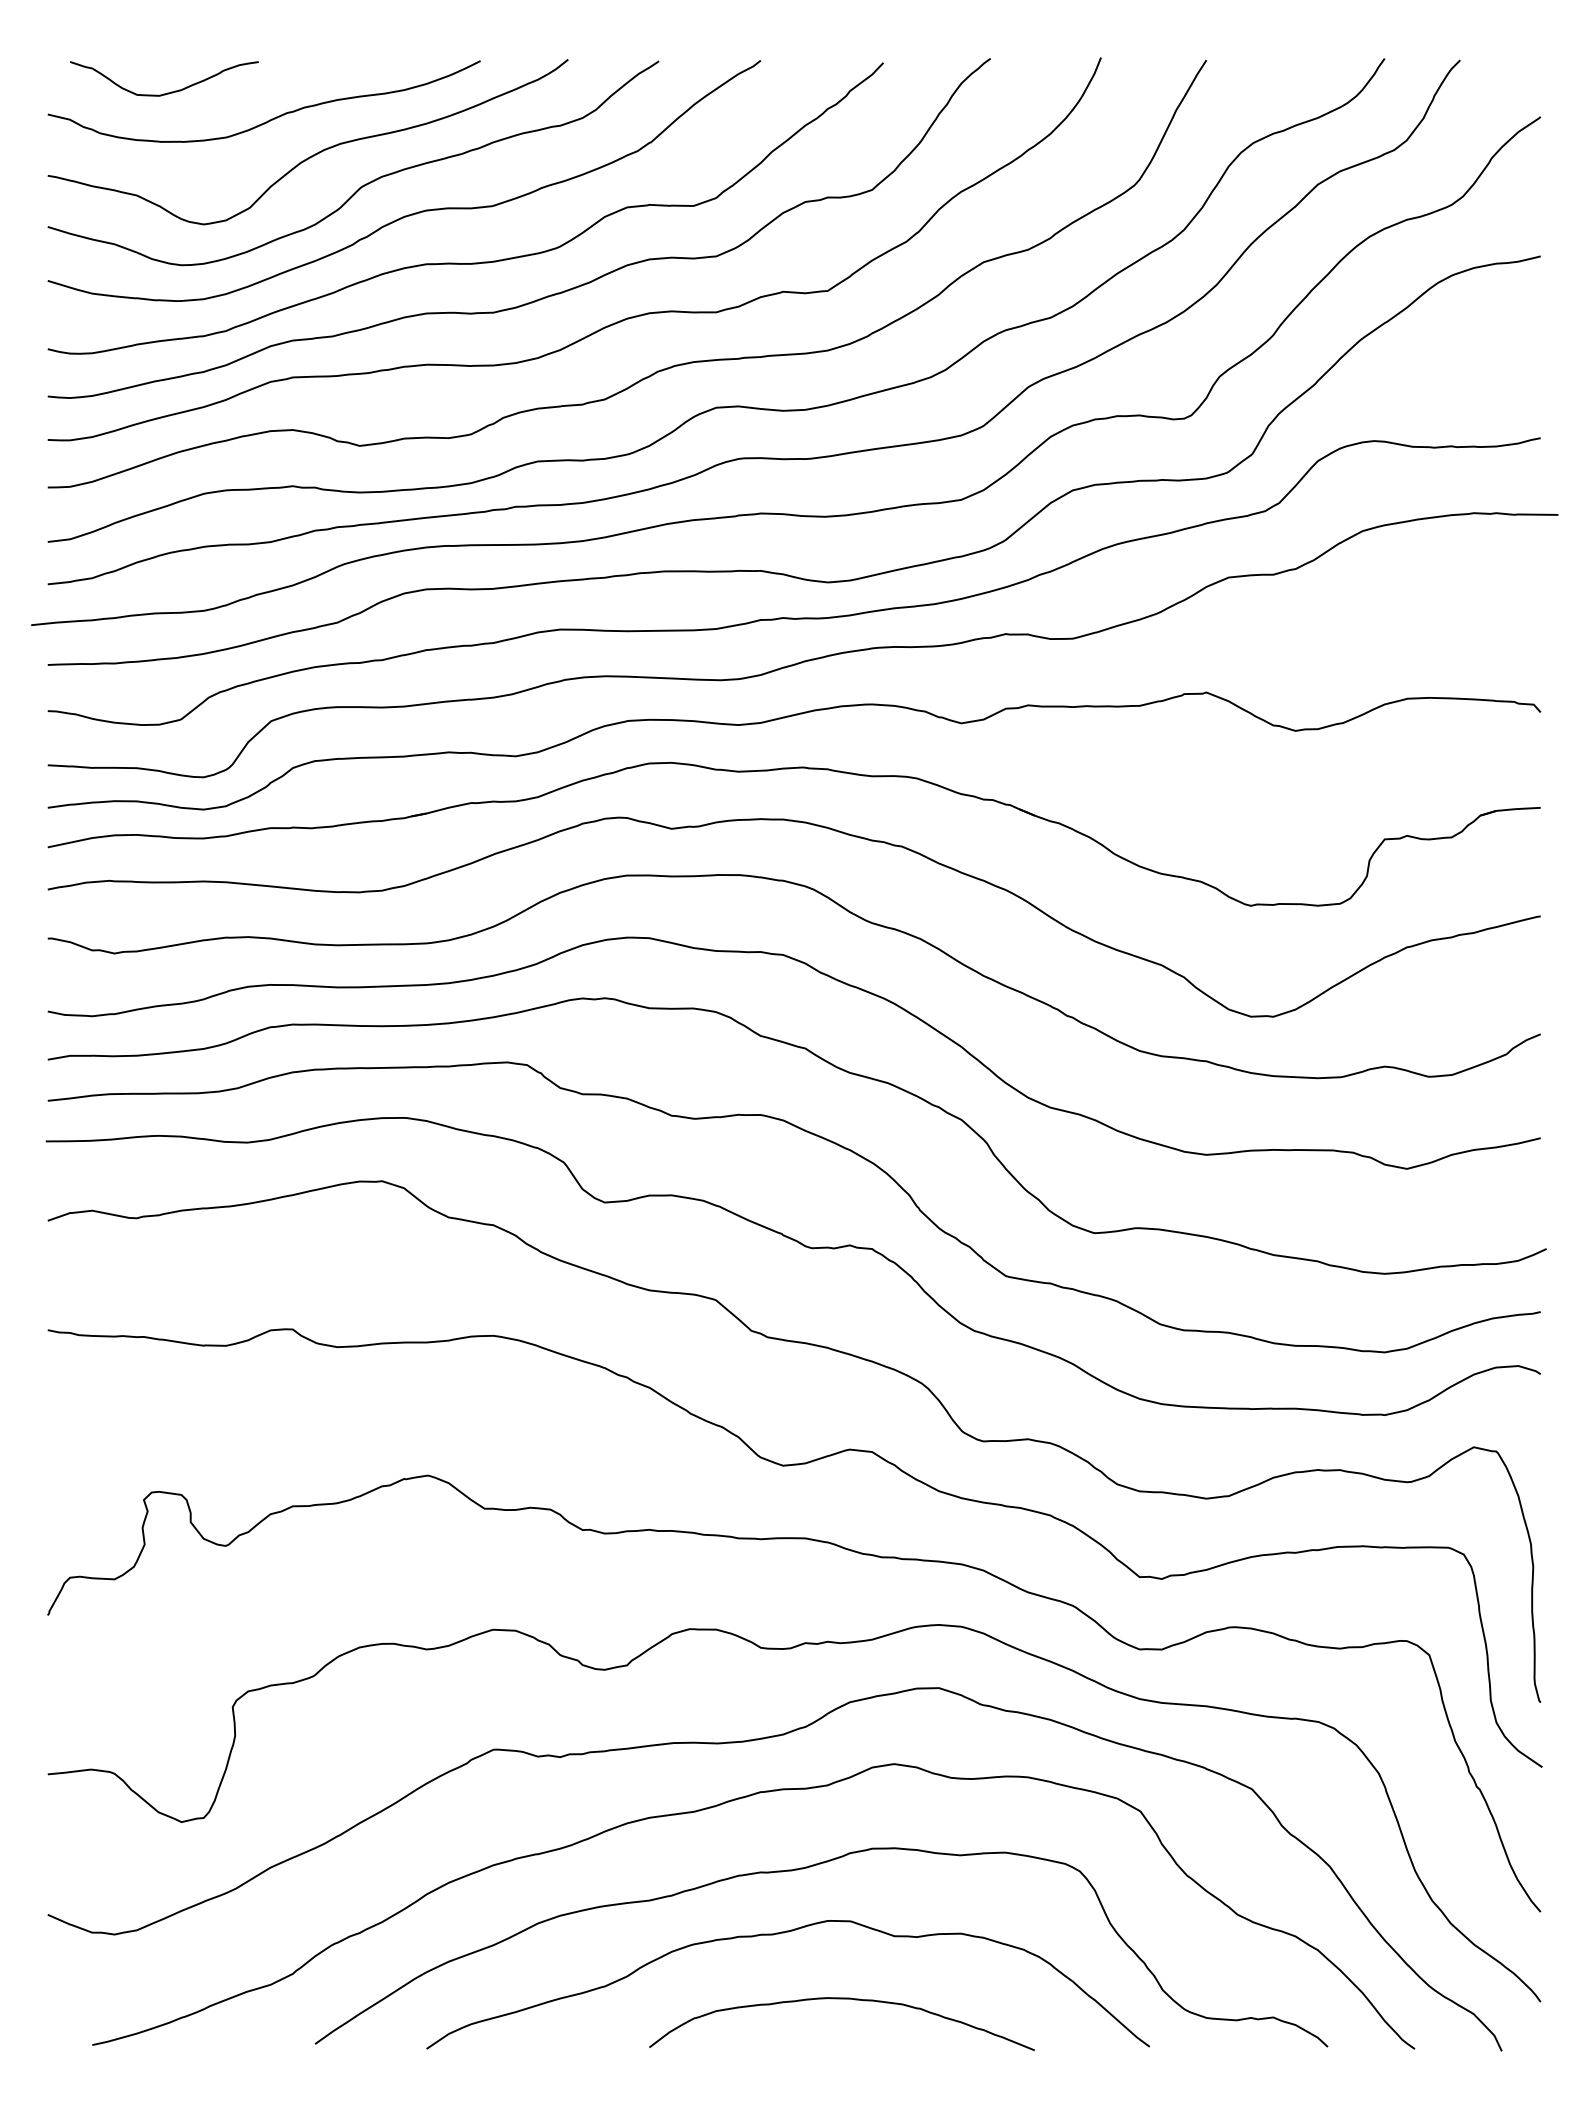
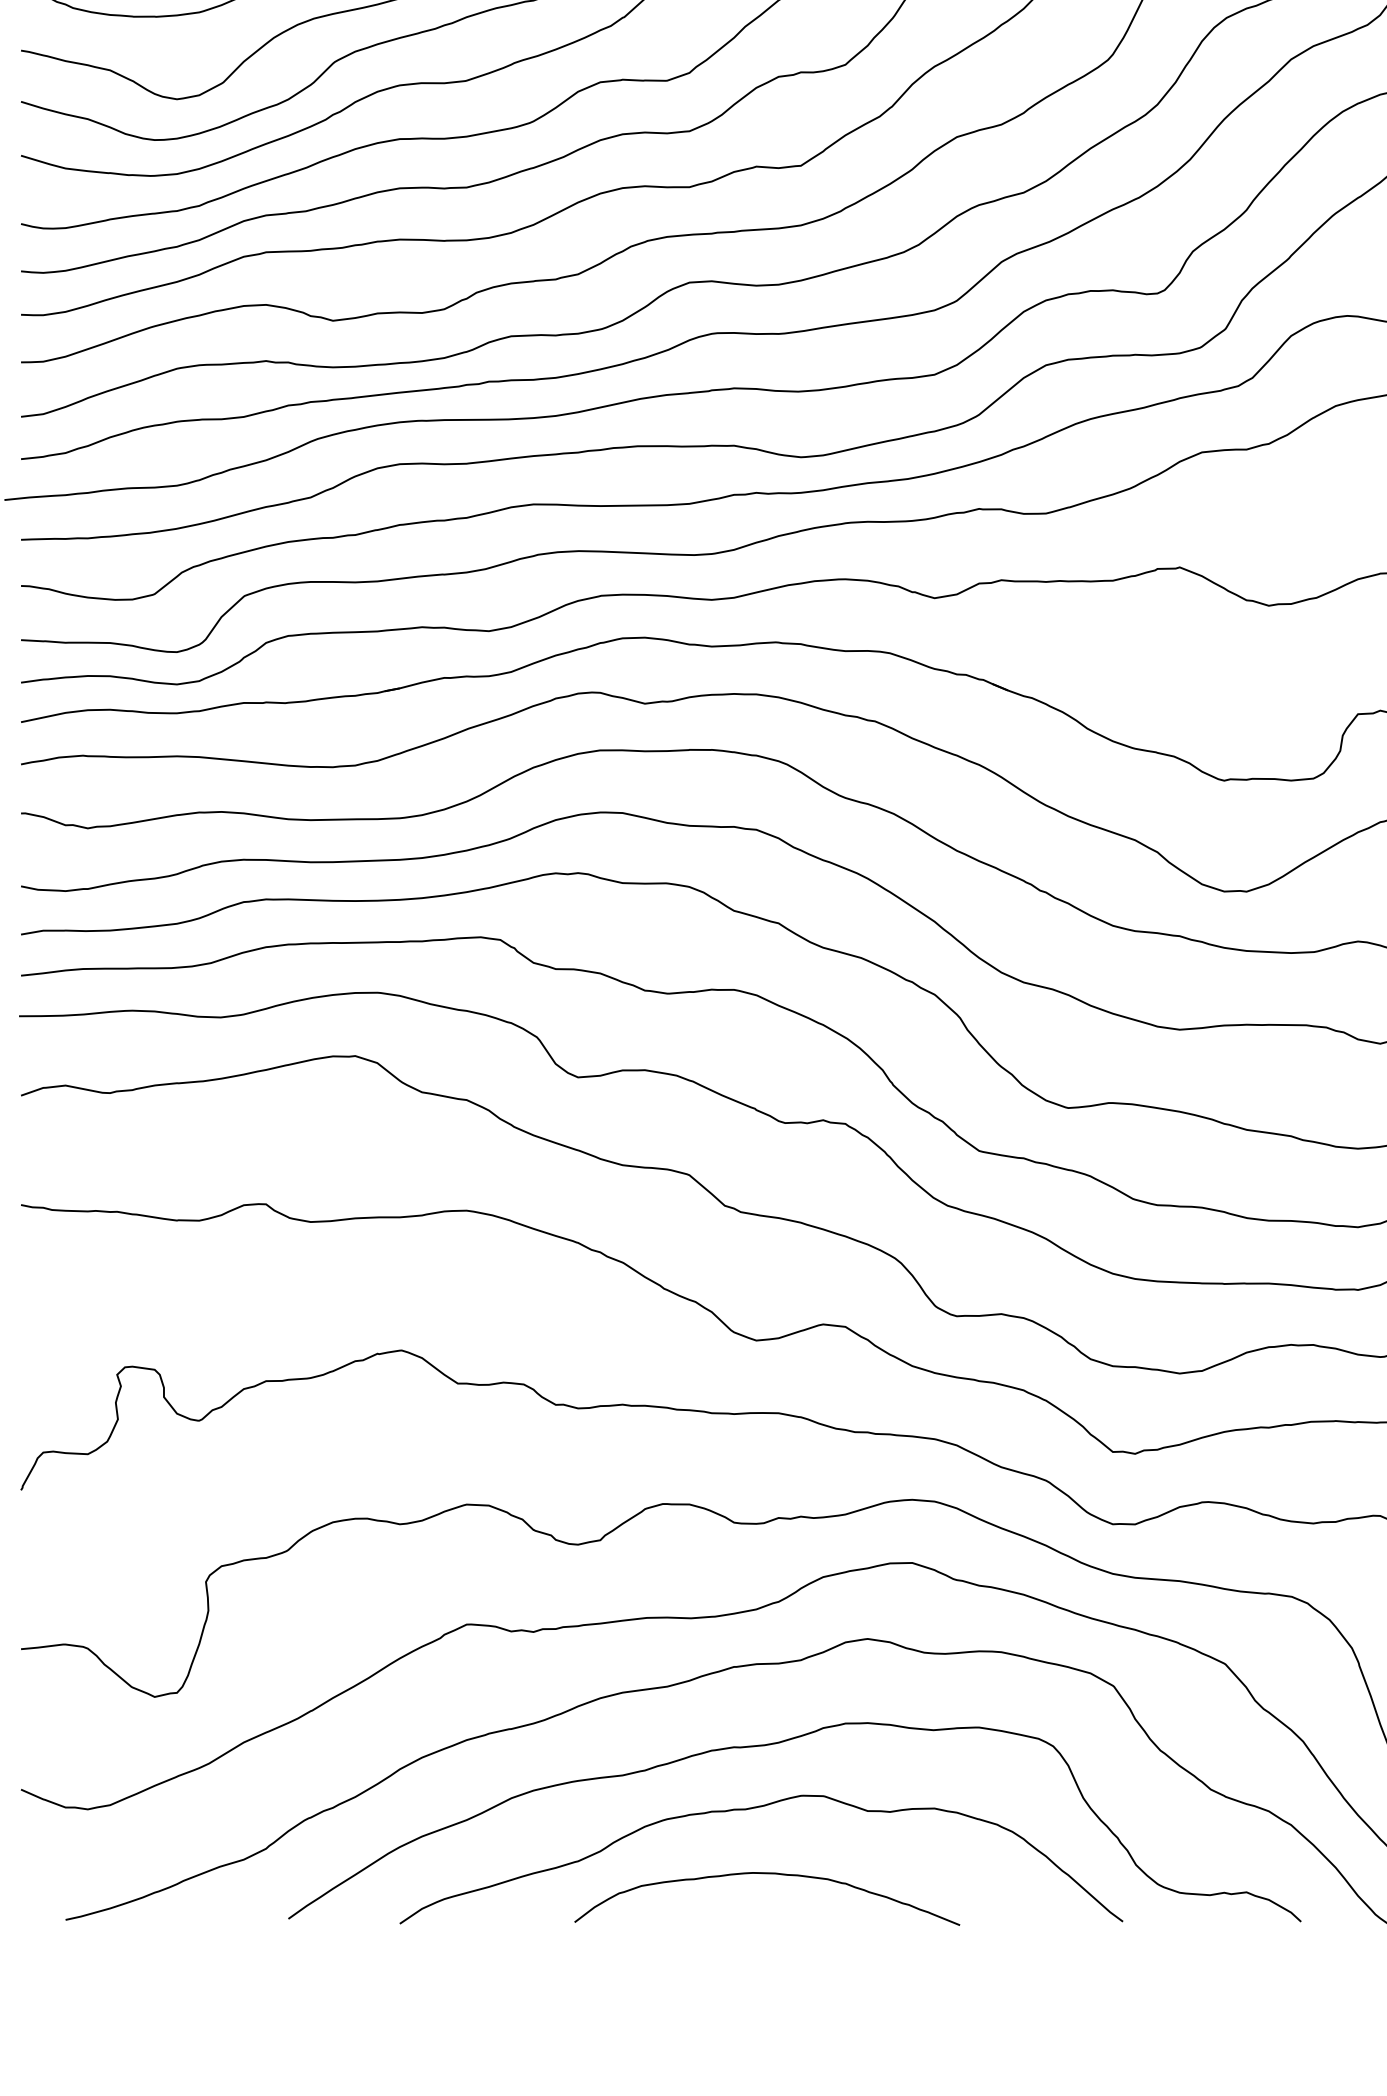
curve: (841, 1999) -> (766, 1874), moved

